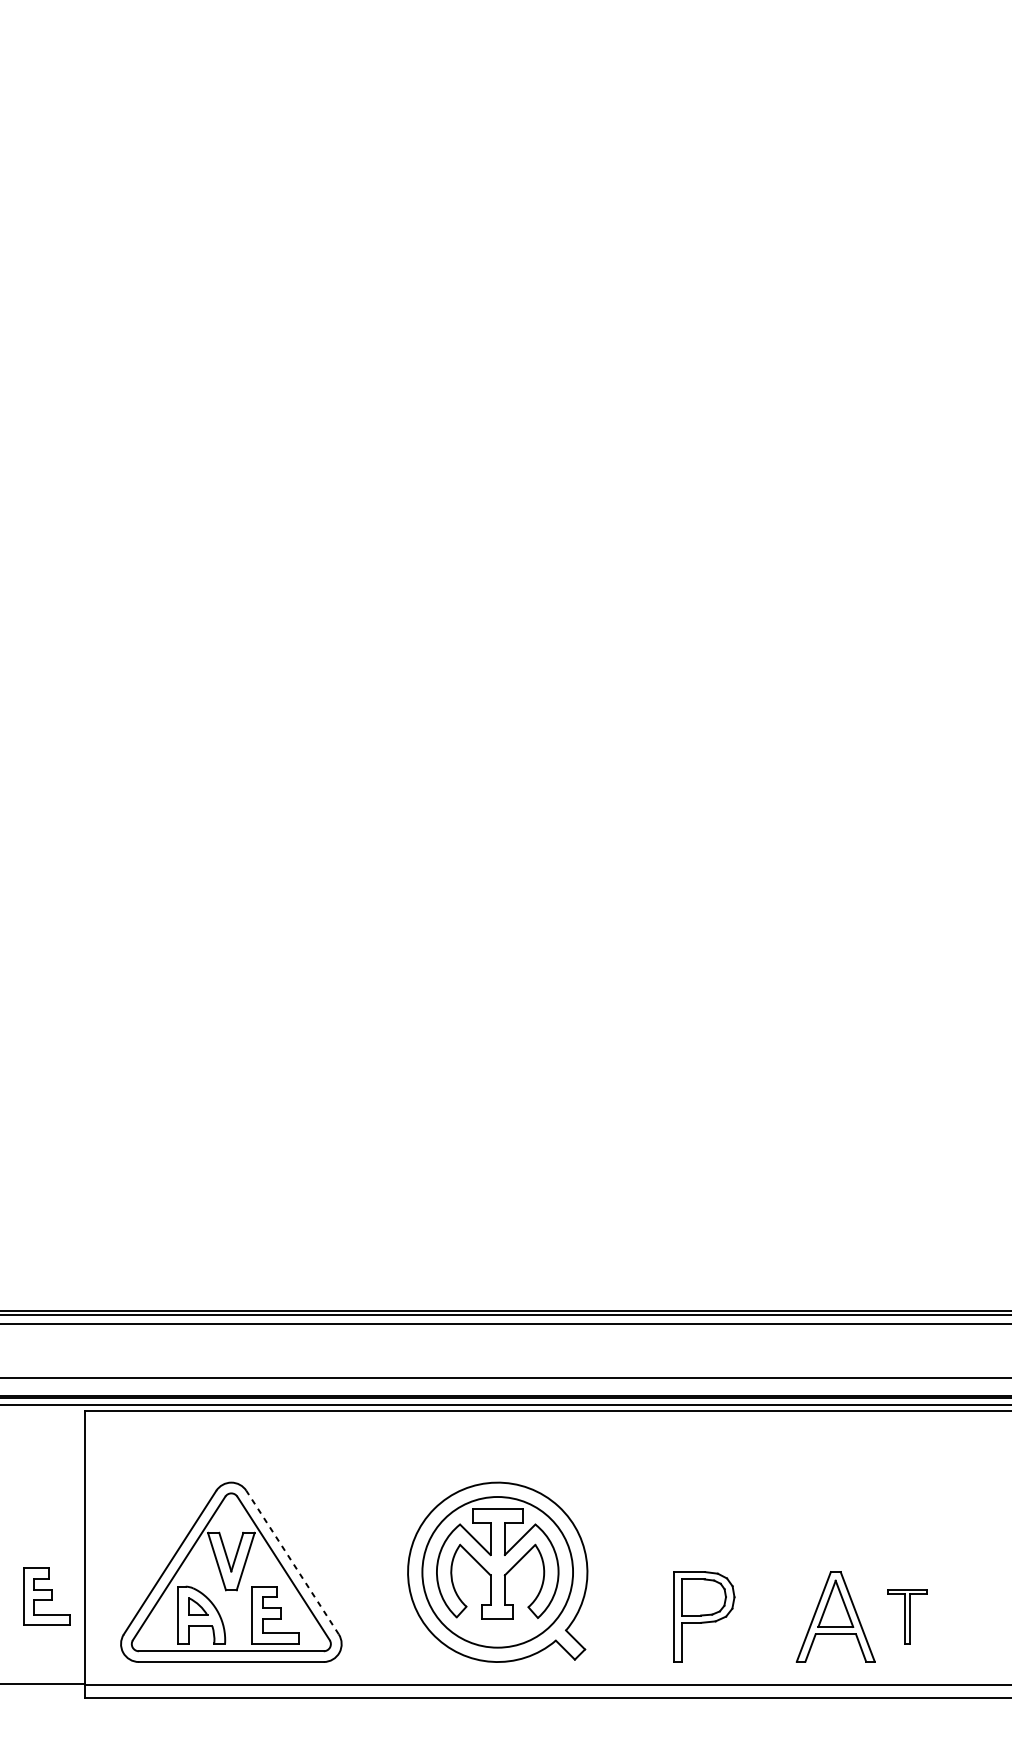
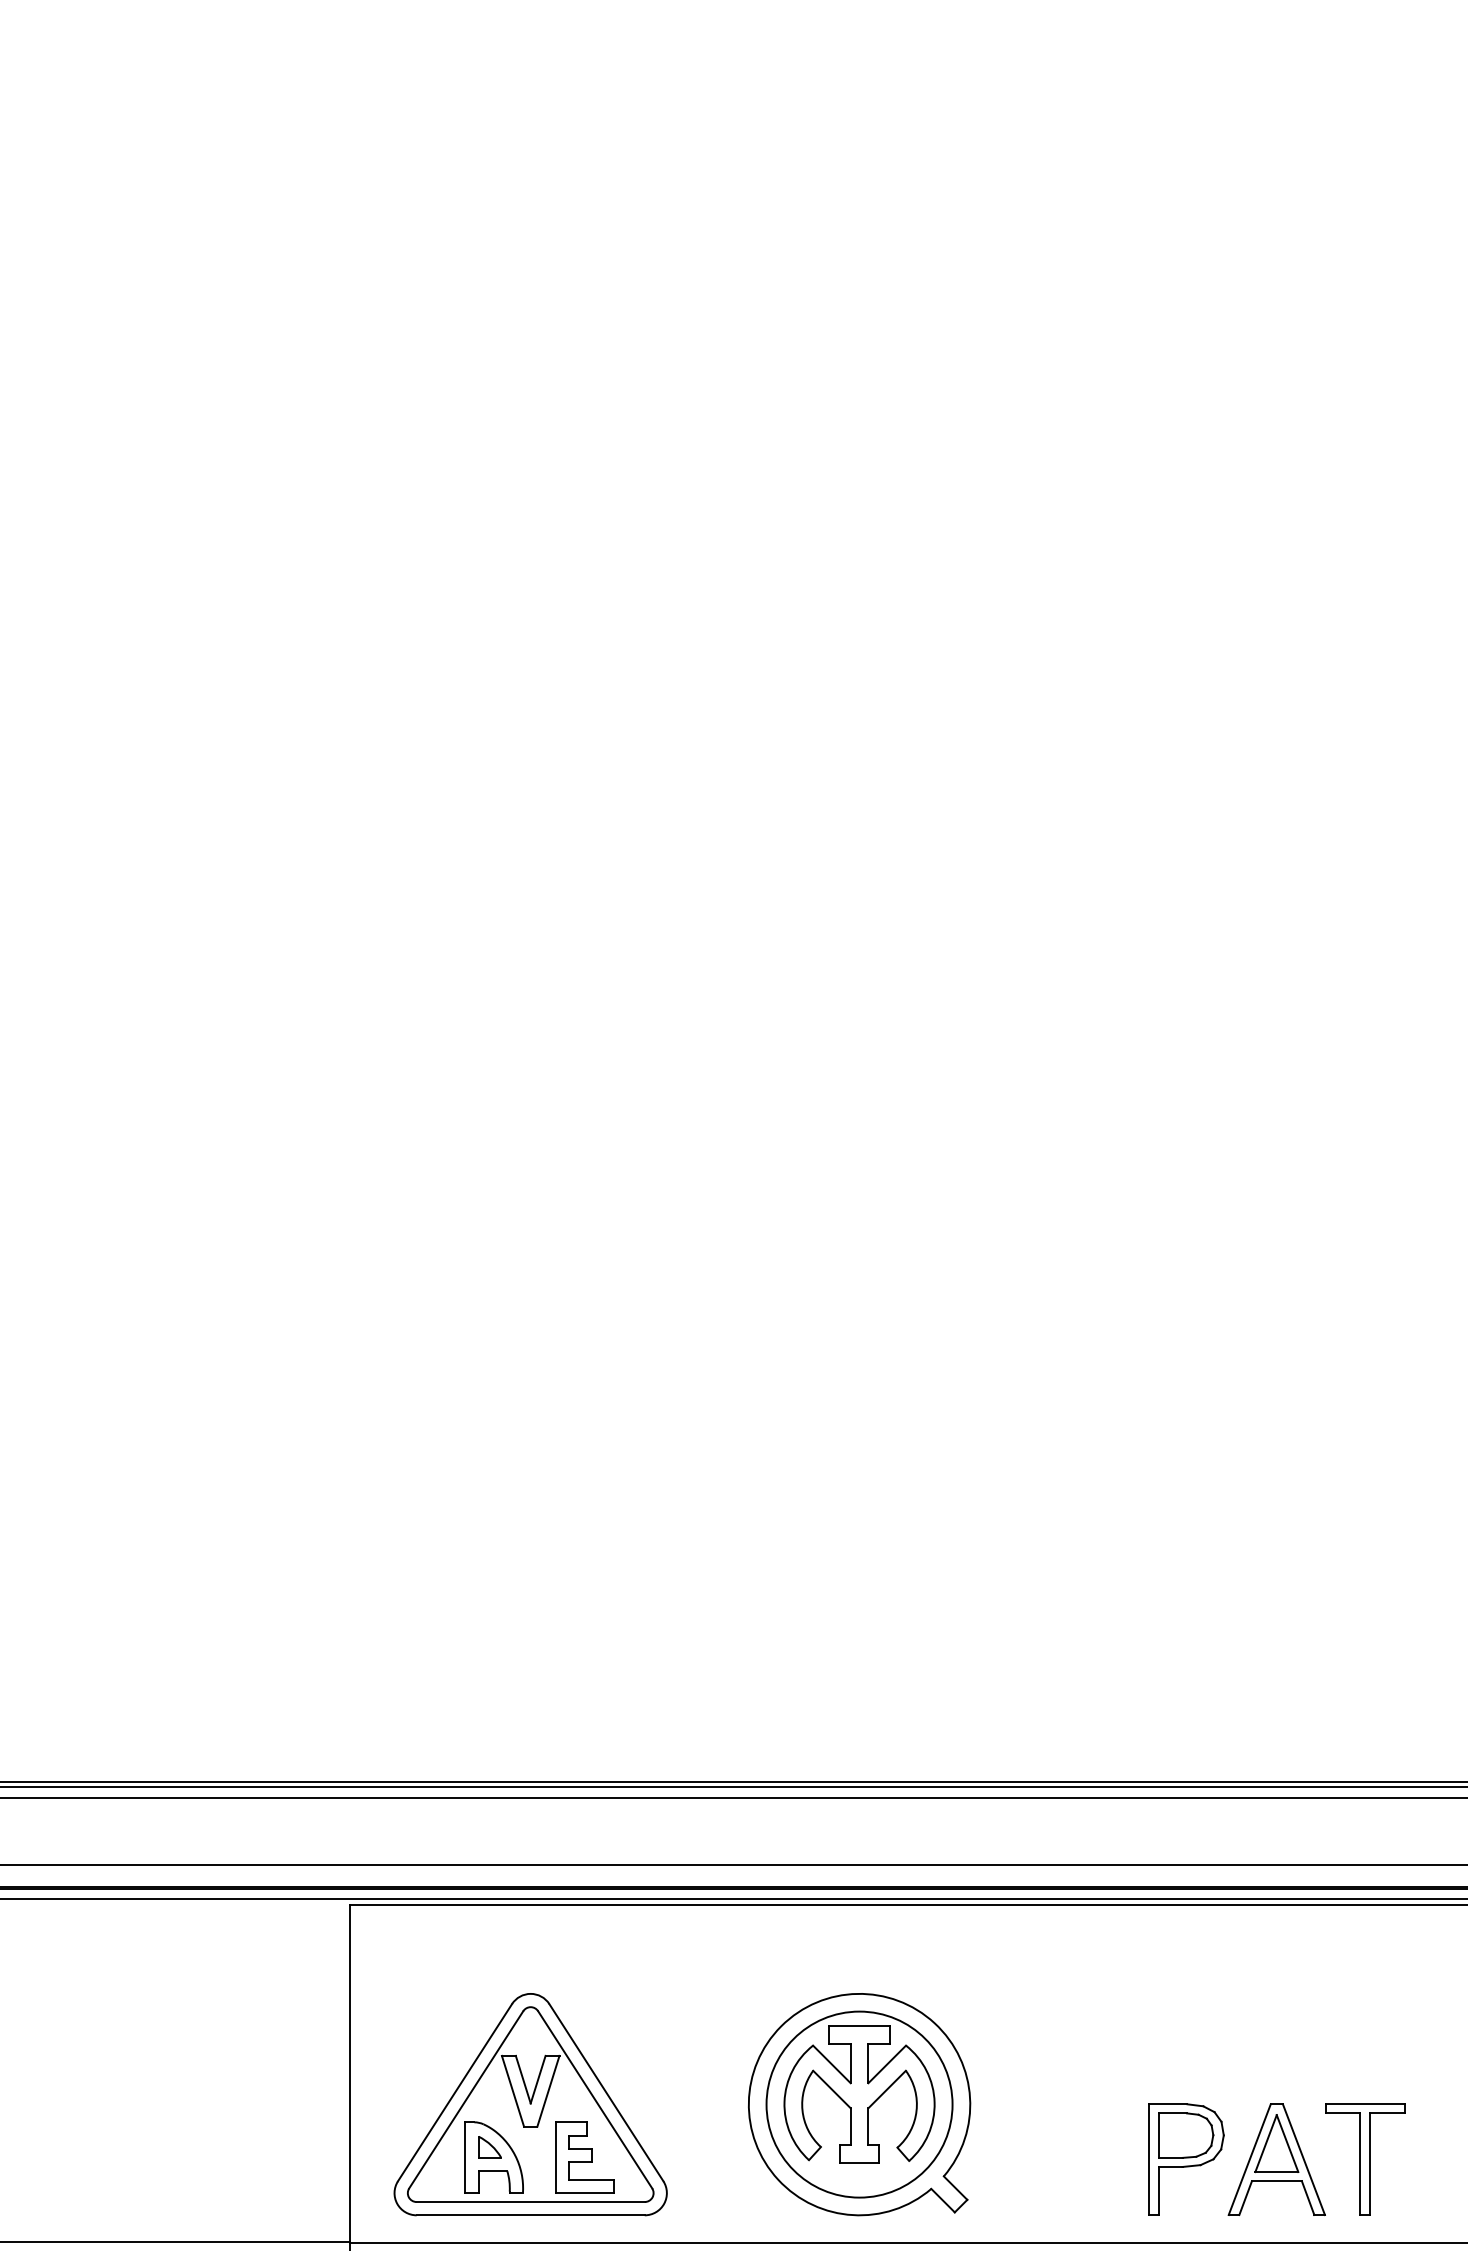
line: (292, 1562) -> (606, 2092), dashed -> solid
part: (46, 1596) -> (302, 2134), removed
part: (704, 1616) -> (1186, 2159), moved
part: (907, 1616) -> (1365, 2159), size x1.67

